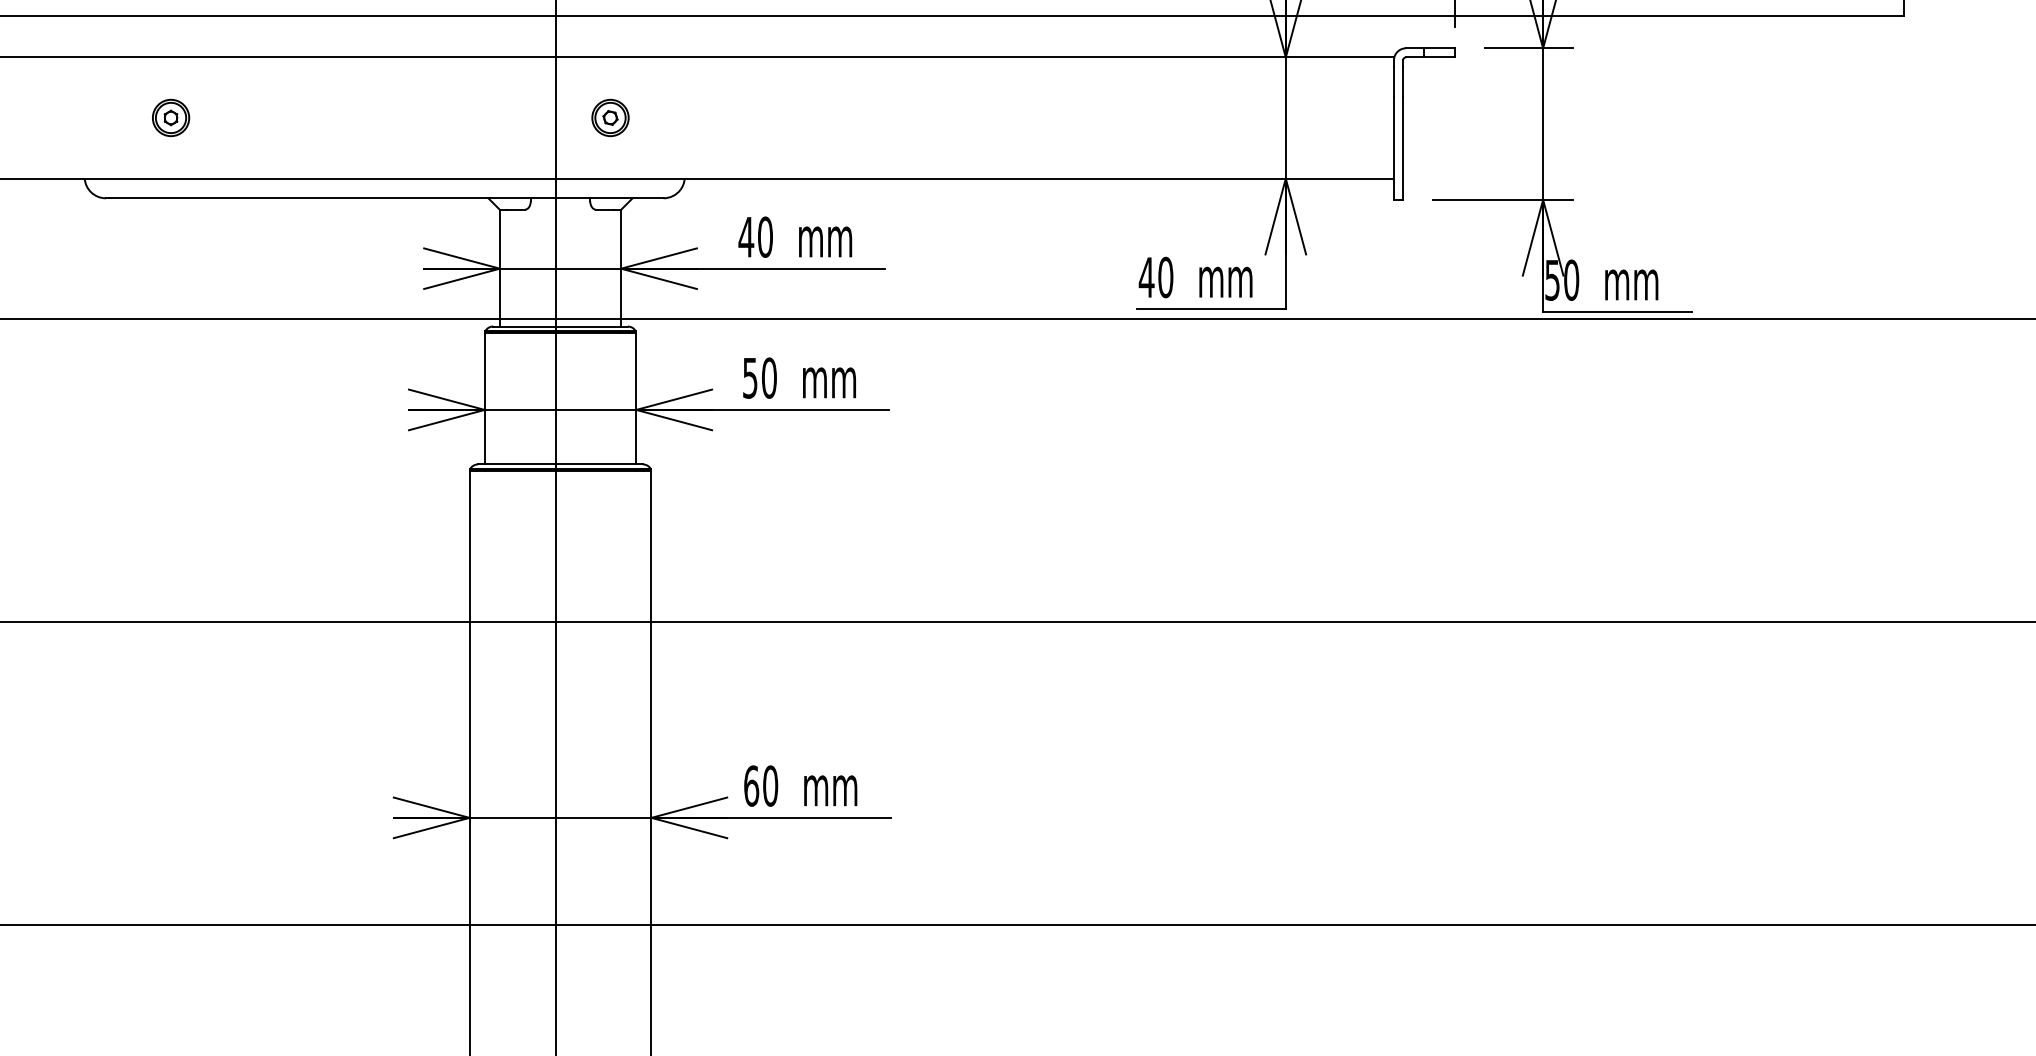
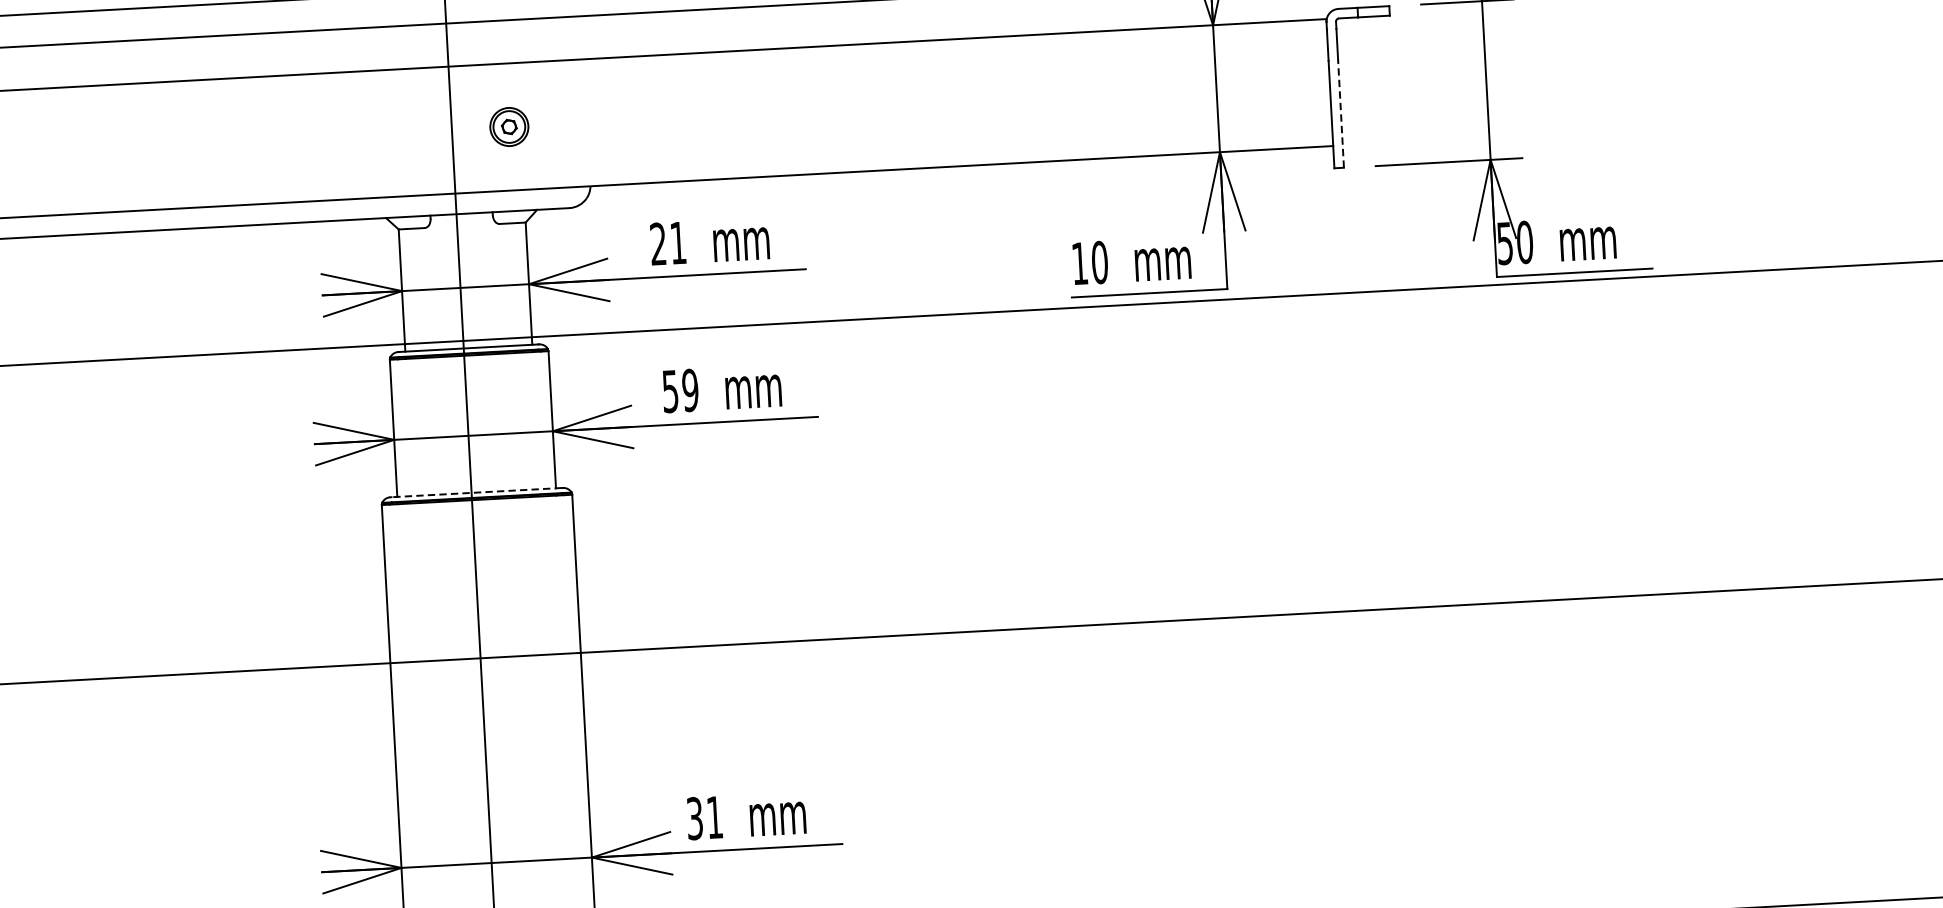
part: (171, 117) -> (49, 151), removed
line: (1403, 148) -> (1341, 113), solid -> dashed
text: (755, 236) -> (667, 242), 40 -> 21
text: (1146, 277) -> (1079, 263), 40 -> 10
text: (768, 377) -> (689, 389), 50 -> 59
line: (560, 464) -> (476, 492), solid -> dashed
text: (761, 785) -> (705, 817), 60 -> 31

